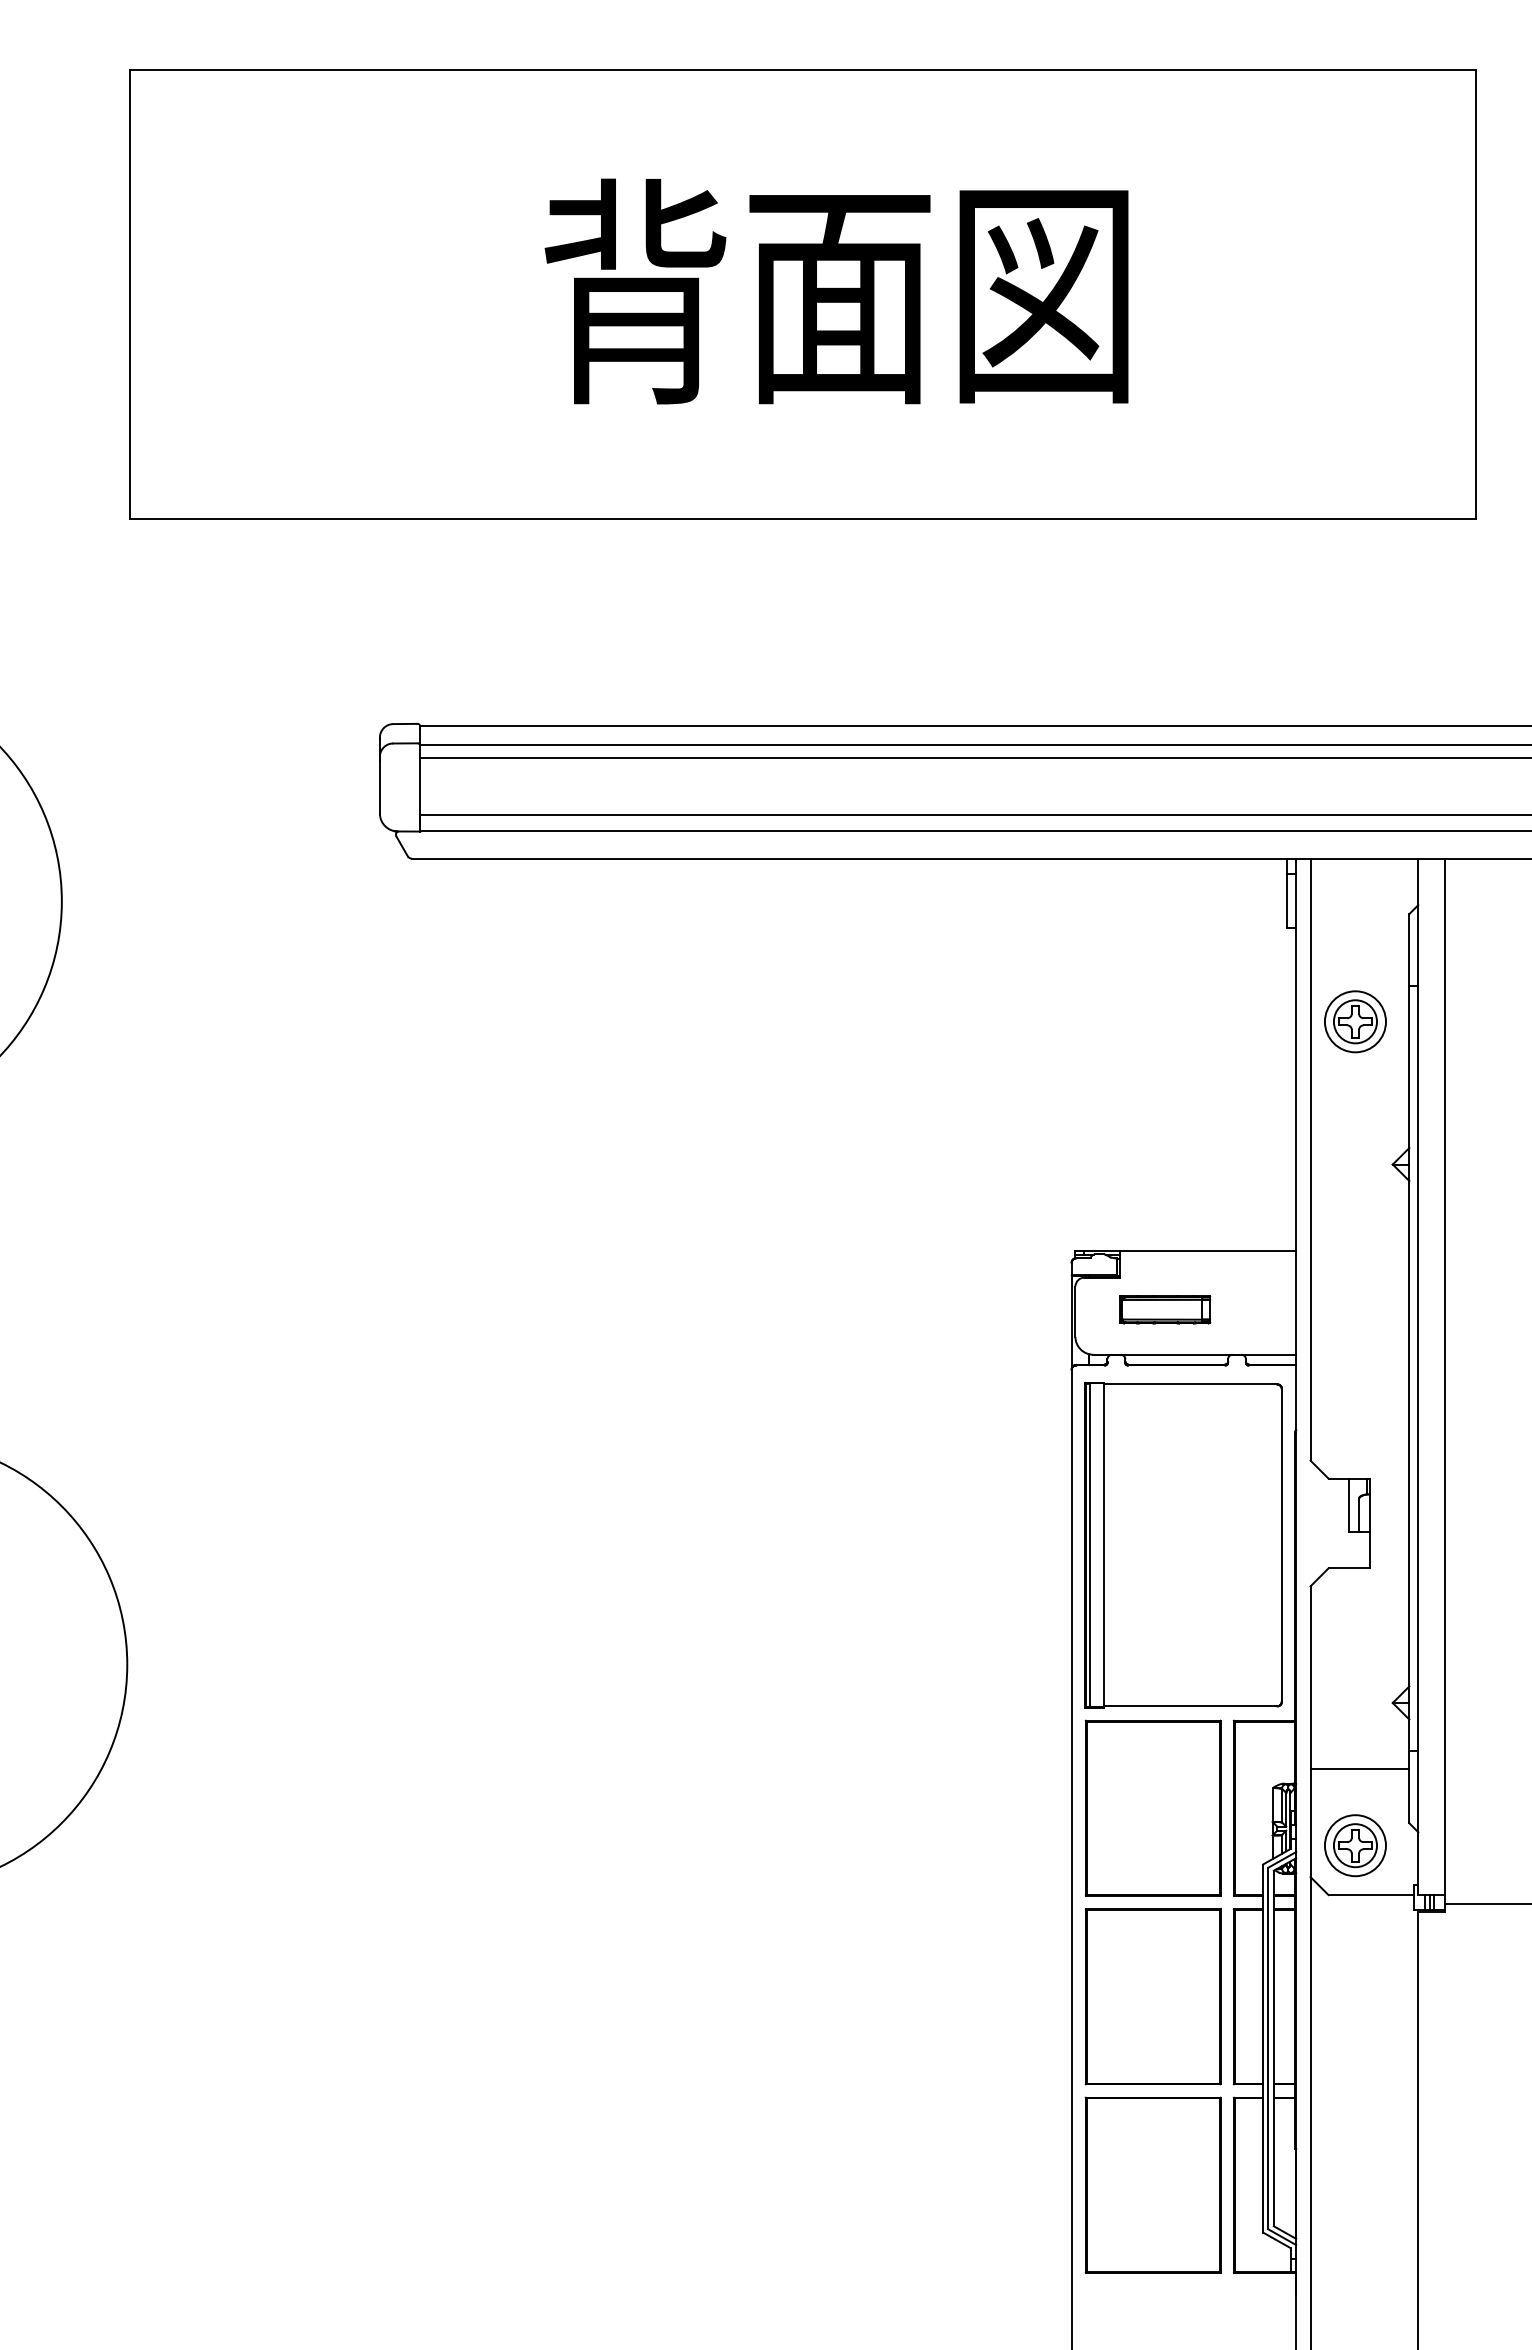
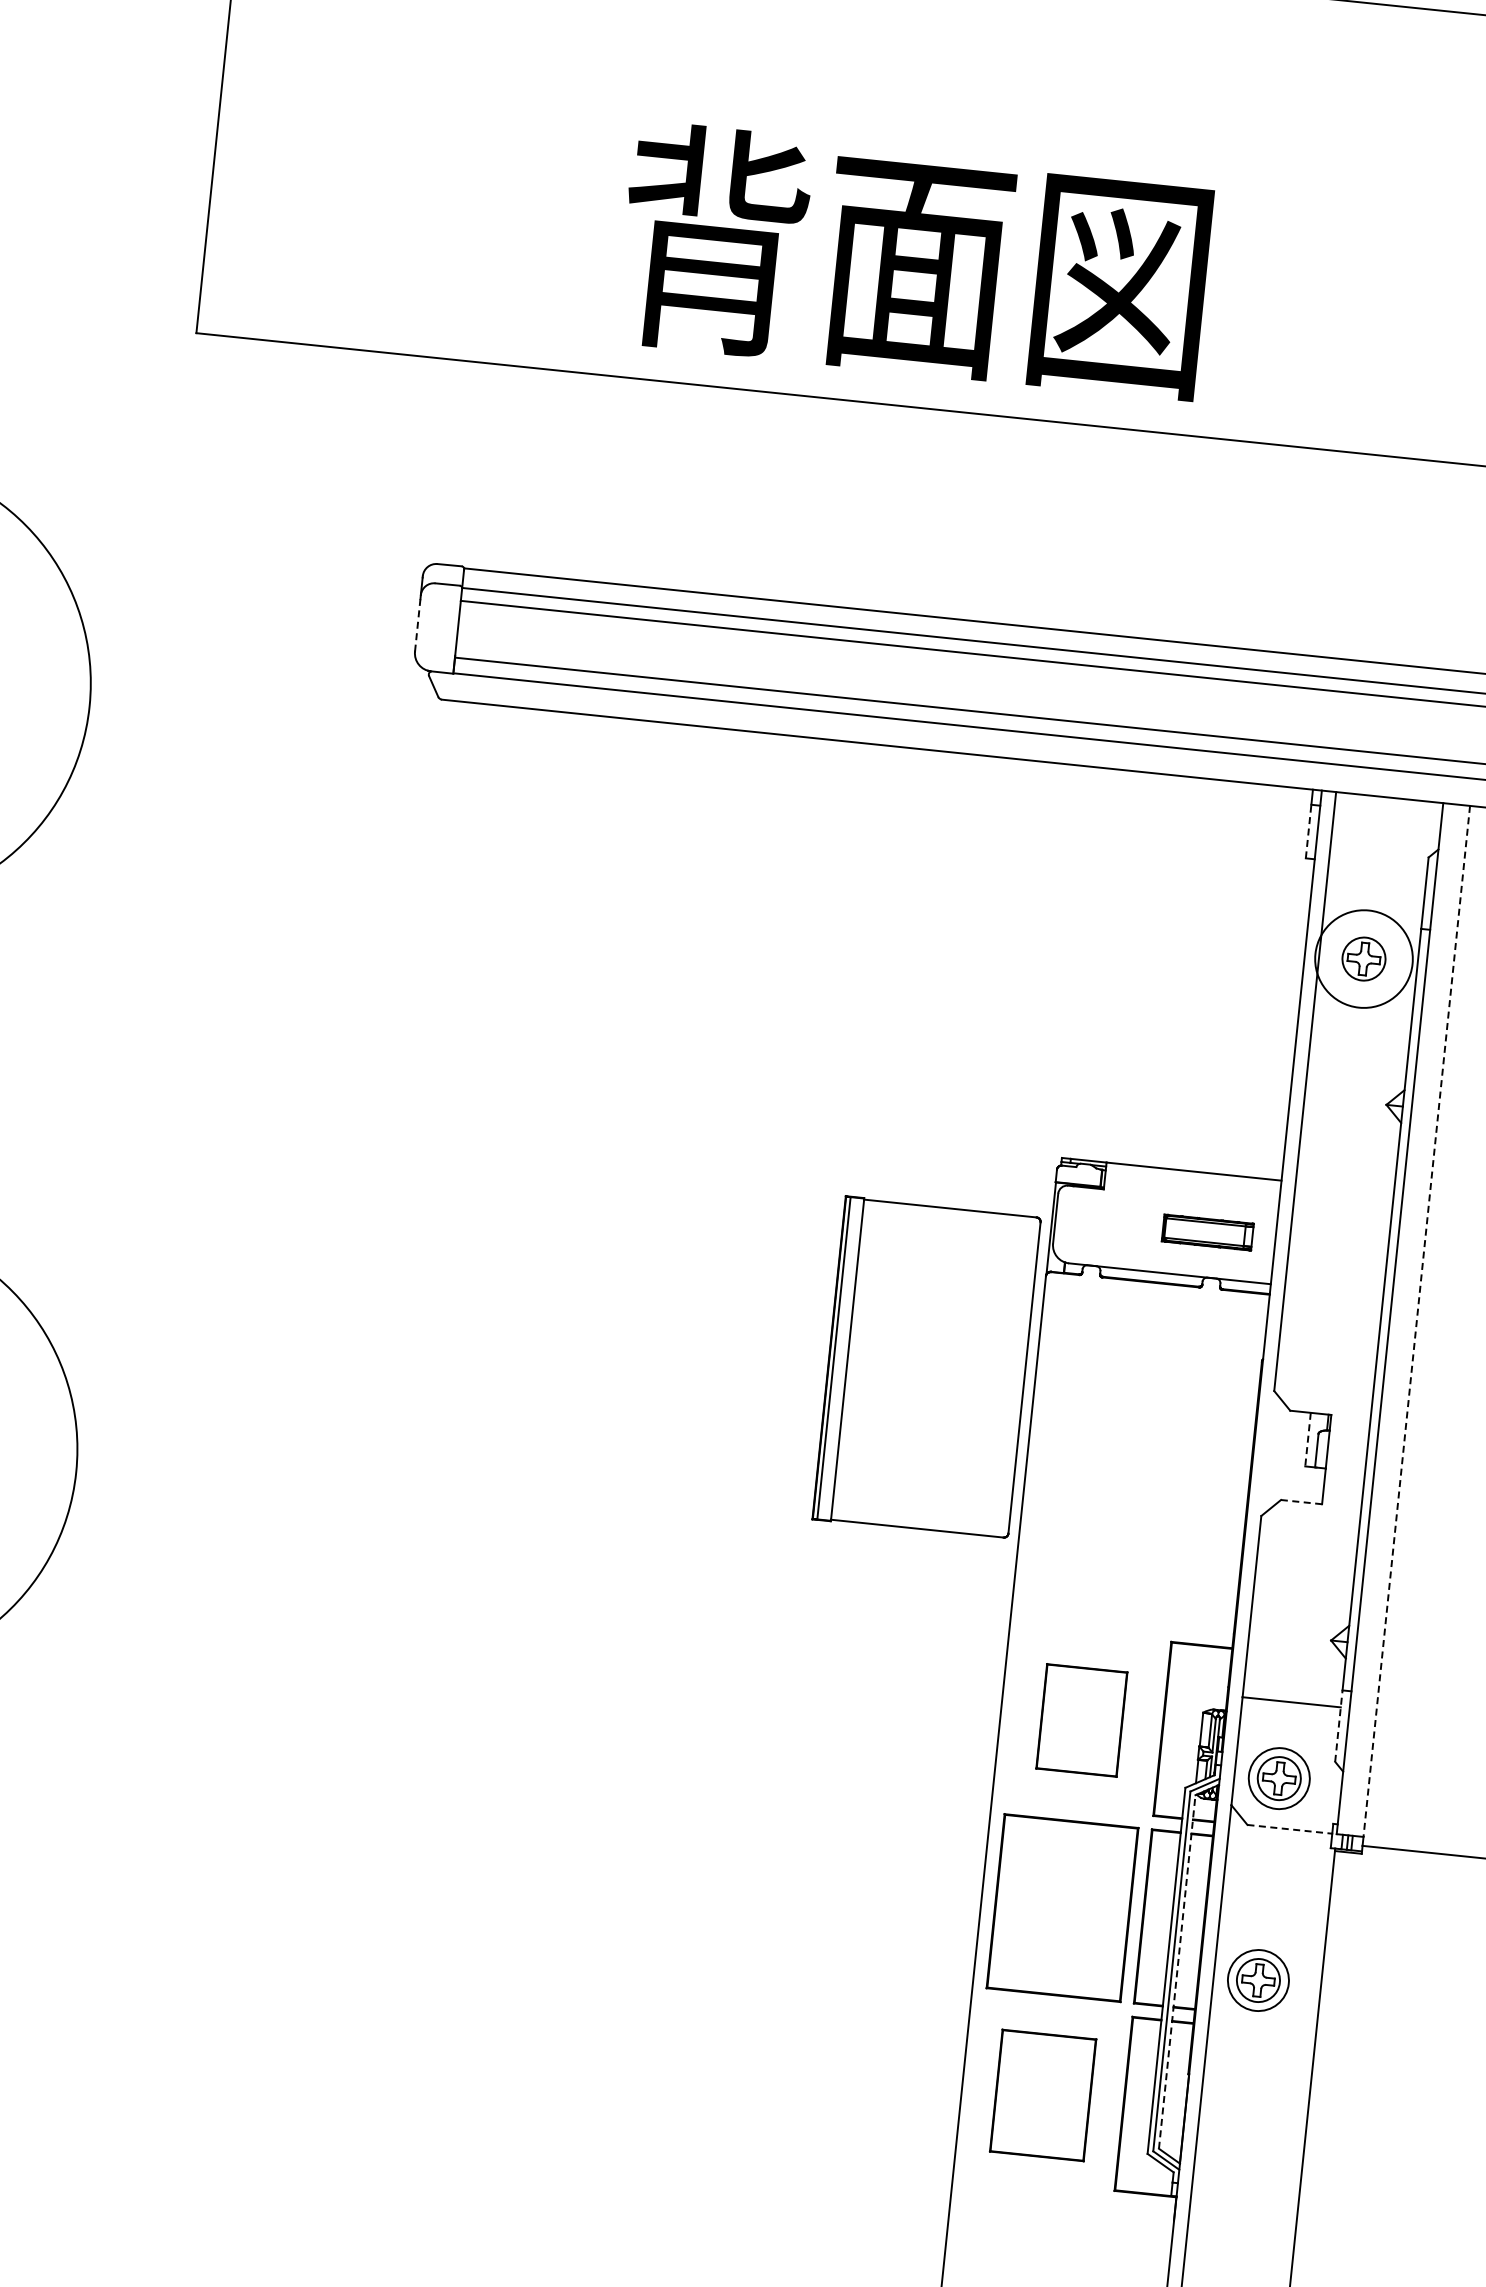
text: (836, 291) -> (914, 260), moved
line: (379, 786) -> (417, 624), solid -> dashed
line: (1287, 900) -> (1308, 831), solid -> dashed
circle: (1354, 1021) -> (1363, 958), size x1.6
part: (1165, 1309) -> (1208, 1232), moved
line: (1445, 1377) -> (1416, 1322), solid -> dashed
line: (1349, 1505) -> (1308, 1439), solid -> dashed
part: (1183, 1544) -> (926, 1366), moved
line: (1349, 1568) -> (1301, 1502), solid -> dashed
line: (1409, 1787) -> (1339, 1726), solid -> dashed
part: (1152, 1807) -> (1081, 1719), size x0.6
line: (1371, 1895) -> (1290, 1829), solid -> dashed
line: (1273, 2048) -> (1176, 1971), solid -> dashed
part: (1355, 2048) -> (1258, 1980), added
part: (1152, 2184) -> (1042, 2094), size x0.7

